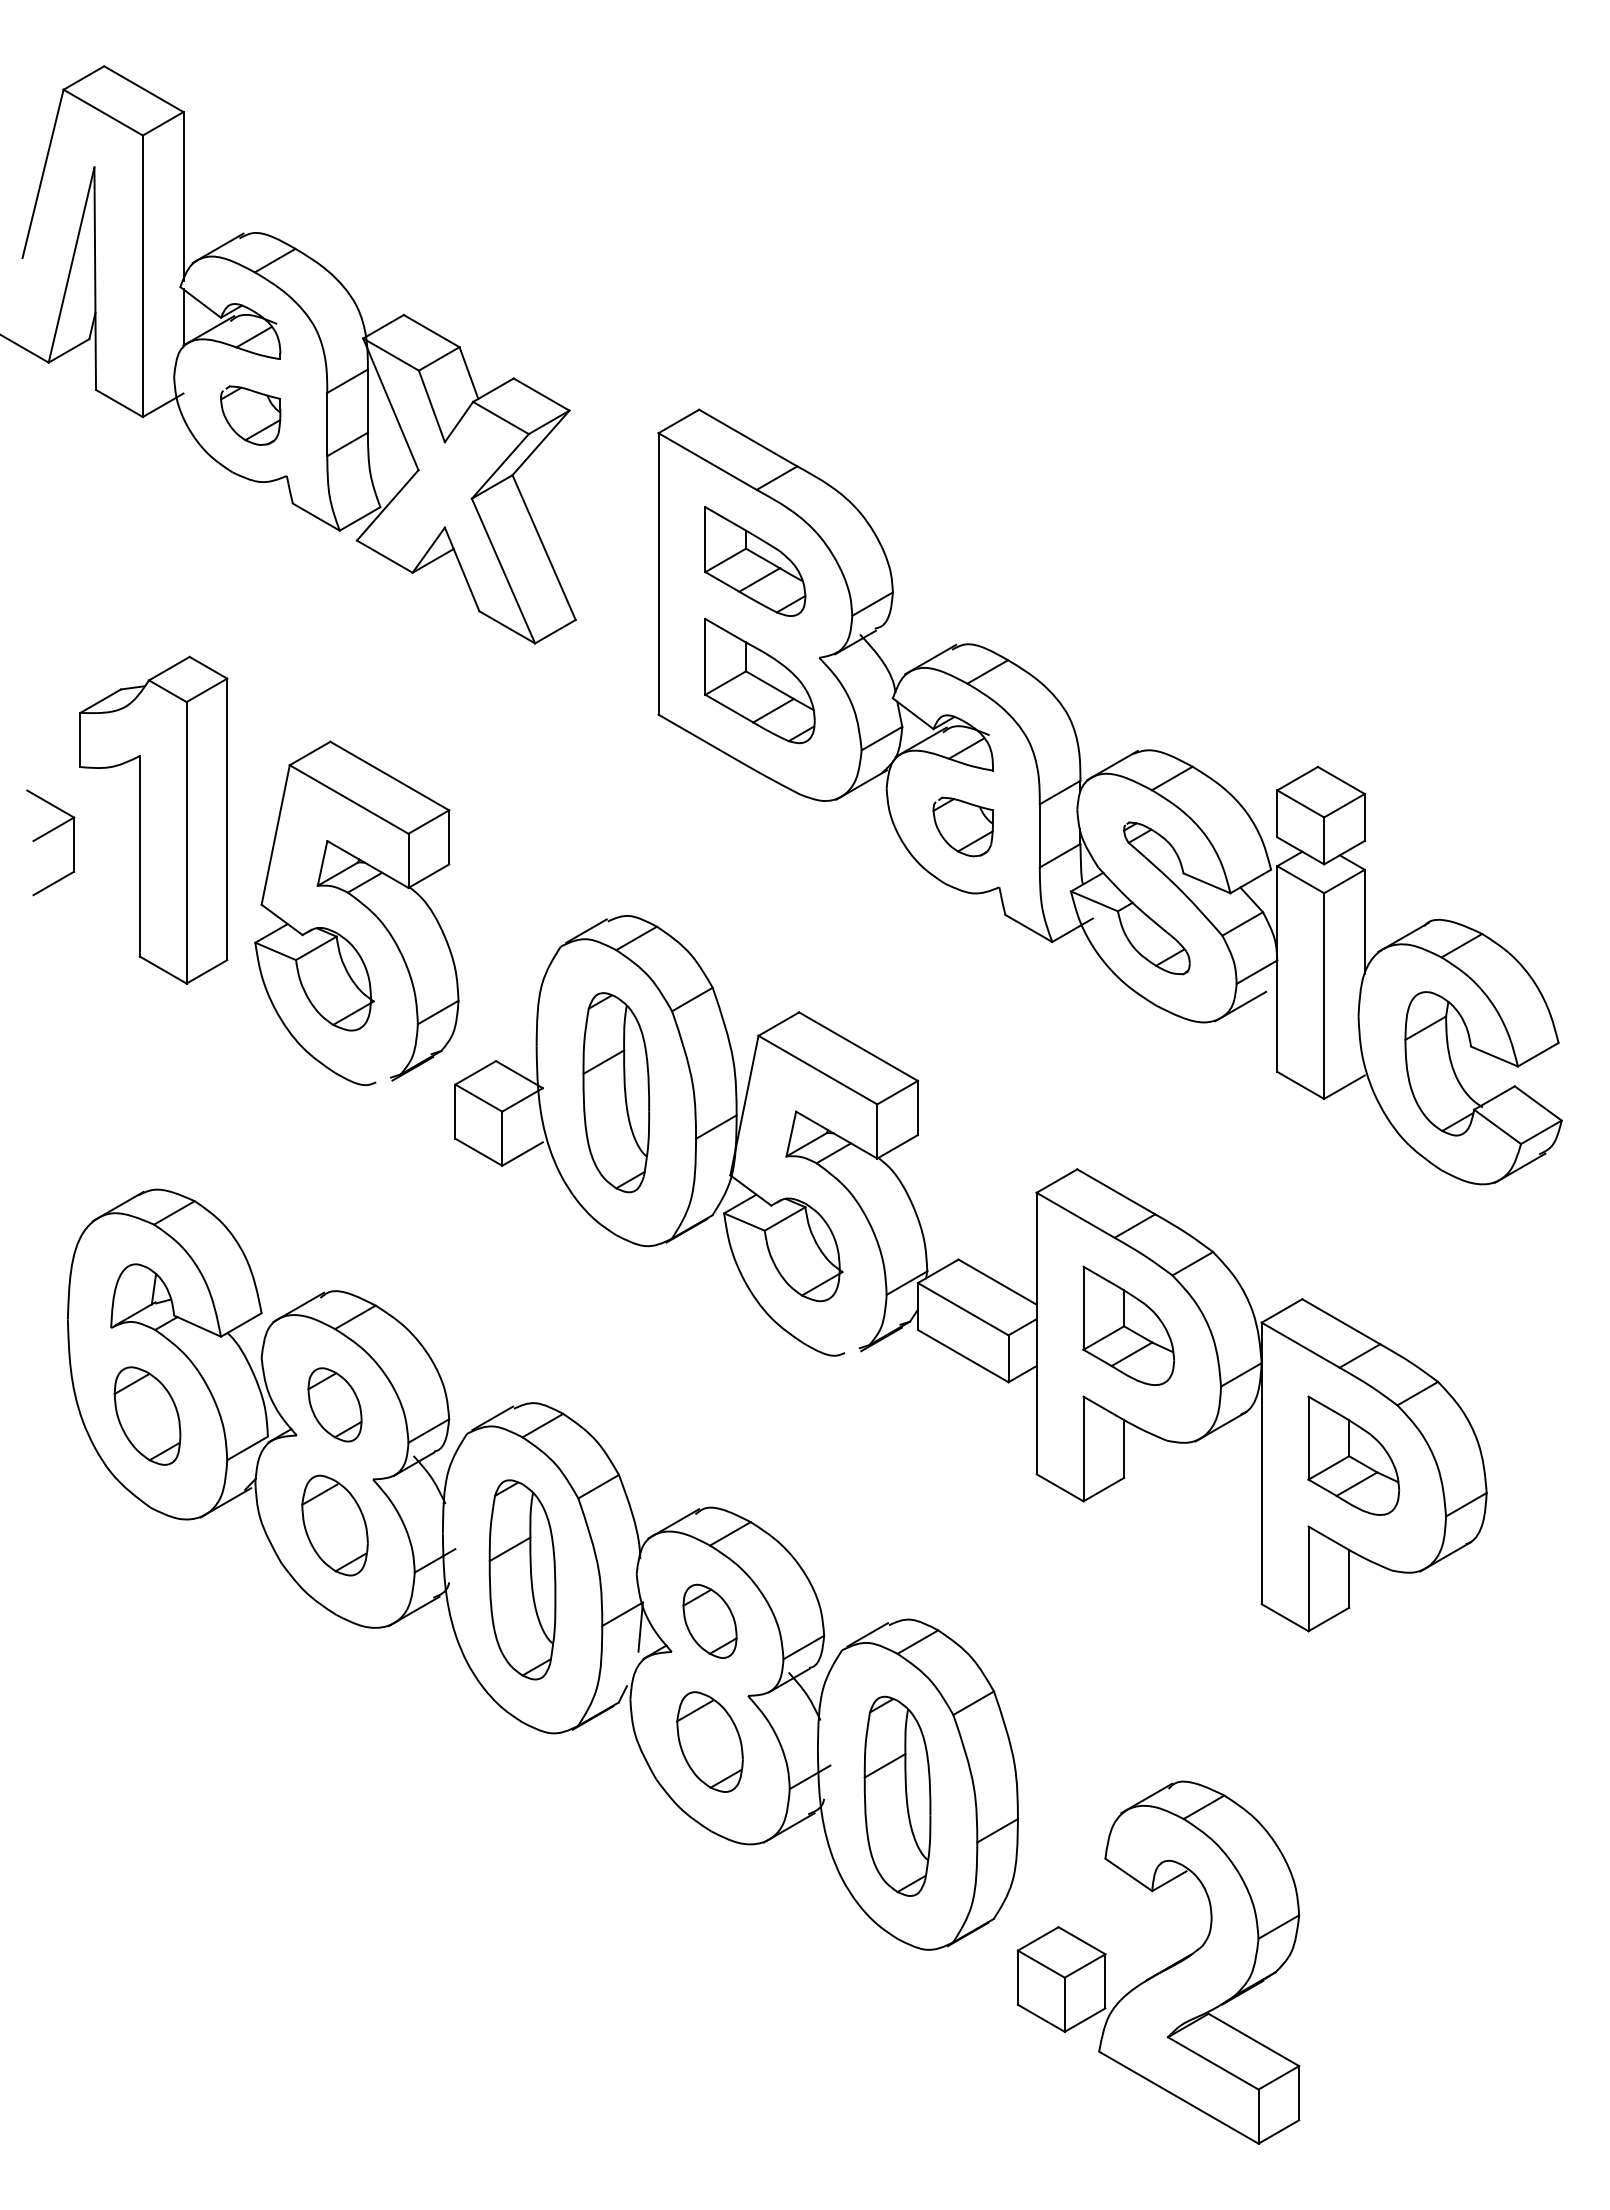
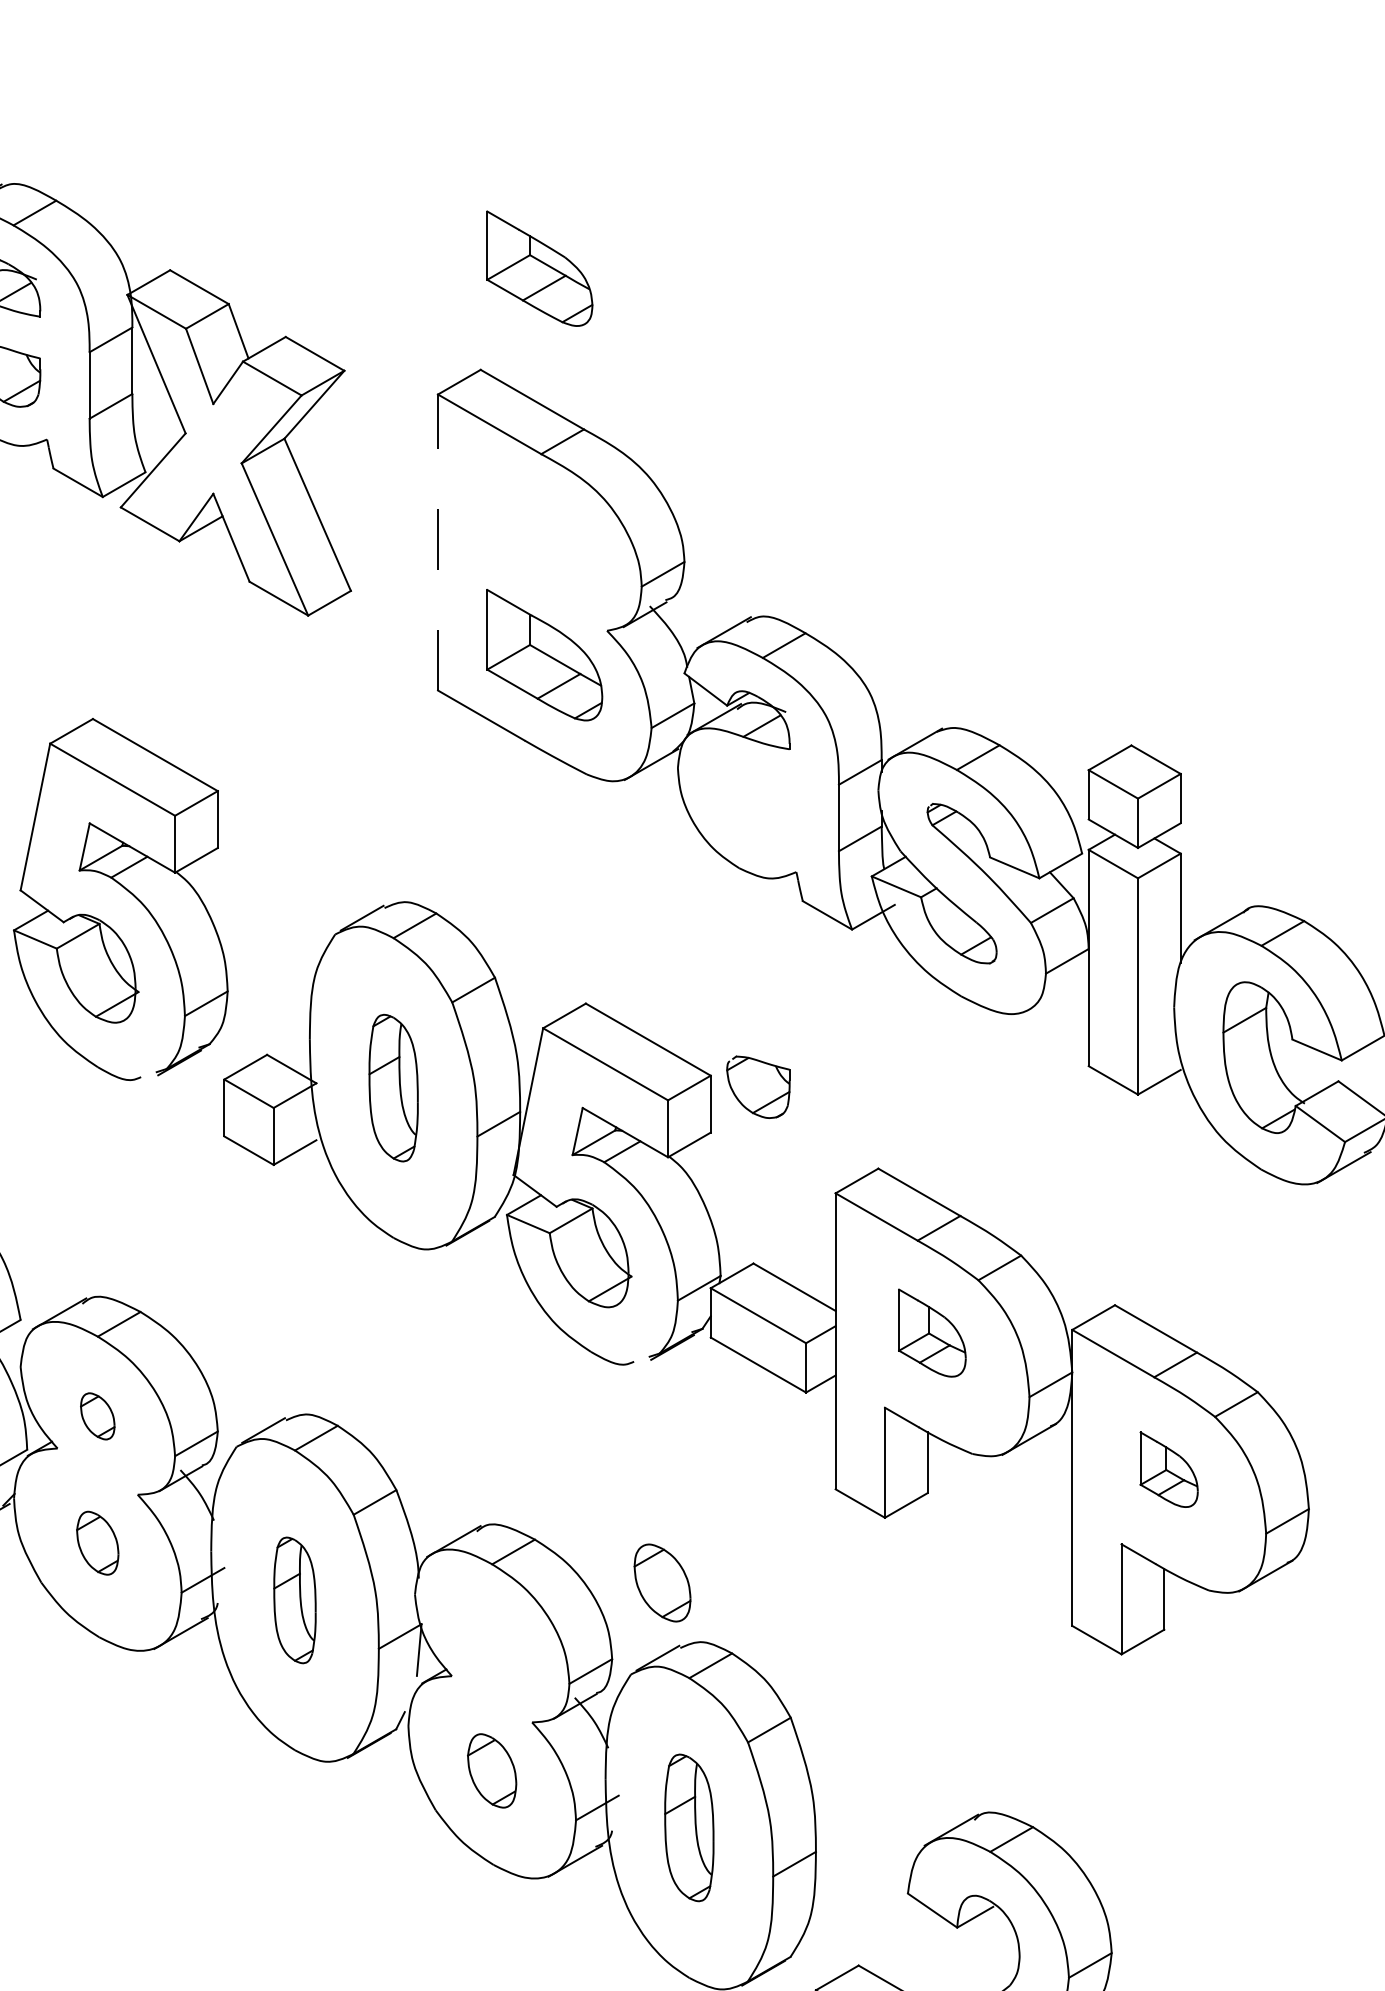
part: (755, 561) -> (539, 268), moved
line: (658, 573) -> (437, 542), solid -> dashed
part: (962, 826) -> (757, 1086), moved
line: (1240, 1006) -> (1050, 997), removed
part: (616, 1092) -> (393, 1087), size x0.7
part: (1128, 1325) -> (932, 1332), size x0.7
part: (334, 1404) -> (97, 1415), size x0.6
part: (1353, 1455) -> (1168, 1469), size x0.6
part: (334, 1525) -> (97, 1543), size x0.6
part: (522, 1579) -> (294, 1599), size x0.6
part: (709, 1620) -> (661, 1582), moved
part: (709, 1741) -> (491, 1770), size x0.7
part: (897, 1795) -> (689, 1827), size x0.7

